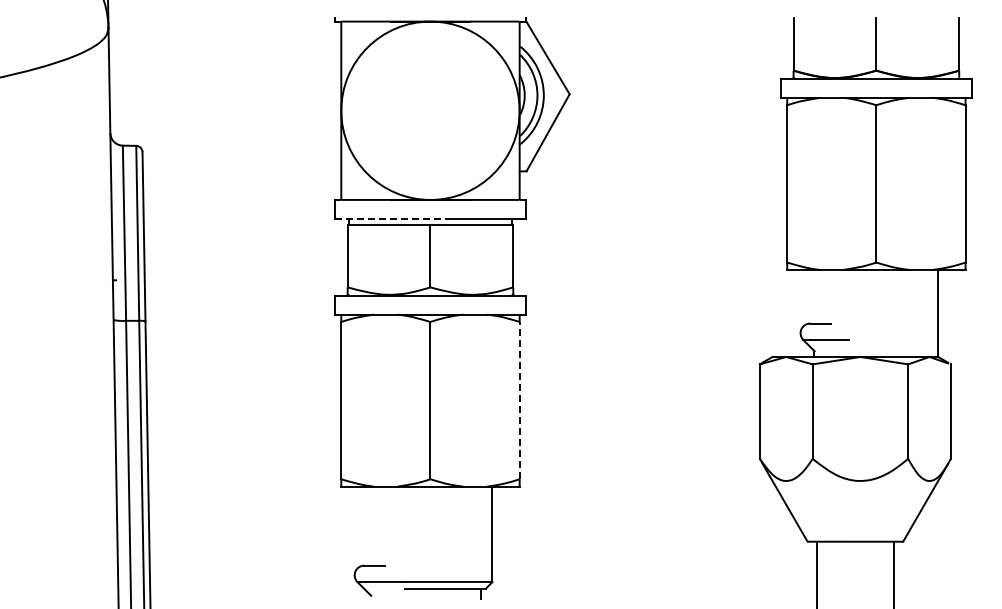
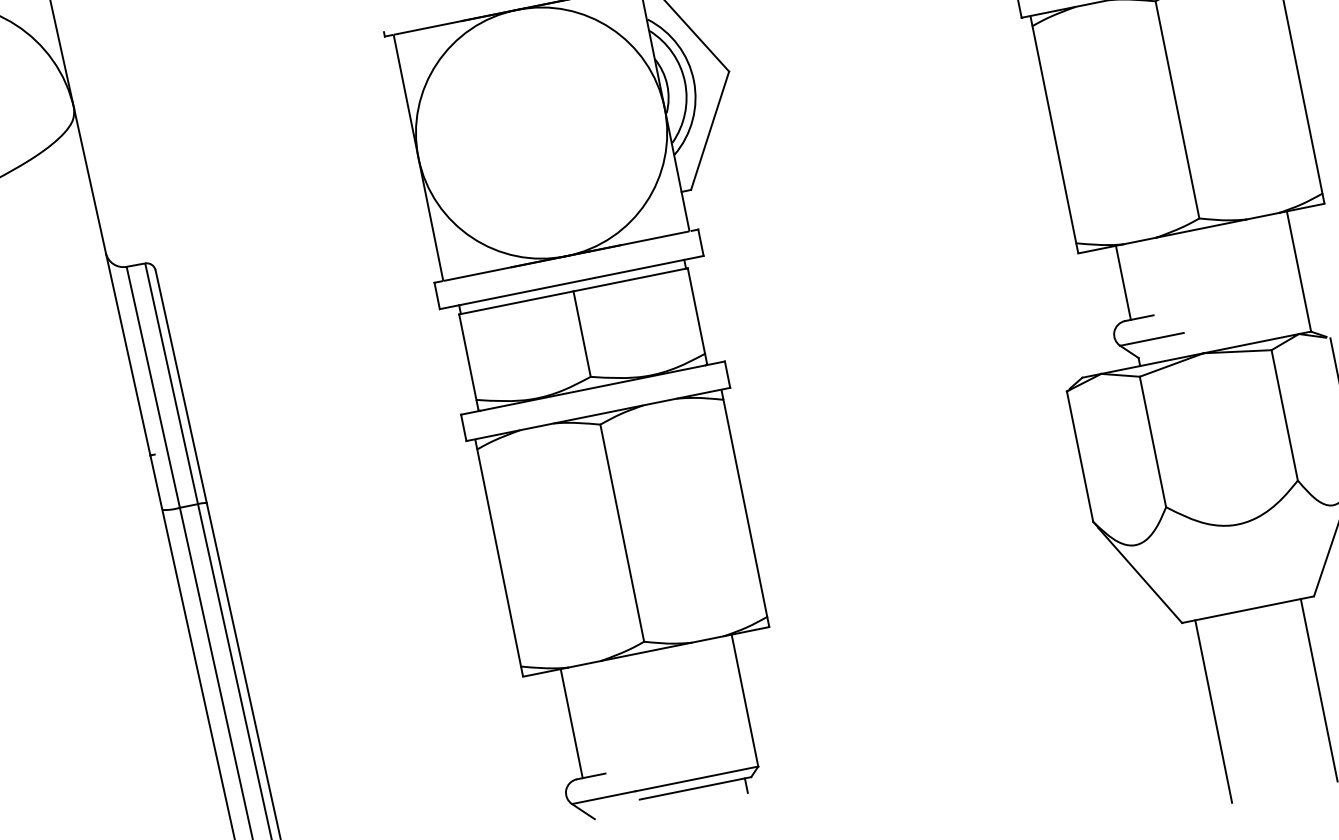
line: (391, 219) -> (518, 294), dashed -> solid
line: (814, 296) -> (1123, 282), added
line: (519, 400) -> (745, 508), dashed -> solid
line: (368, 525) -> (571, 722), added

